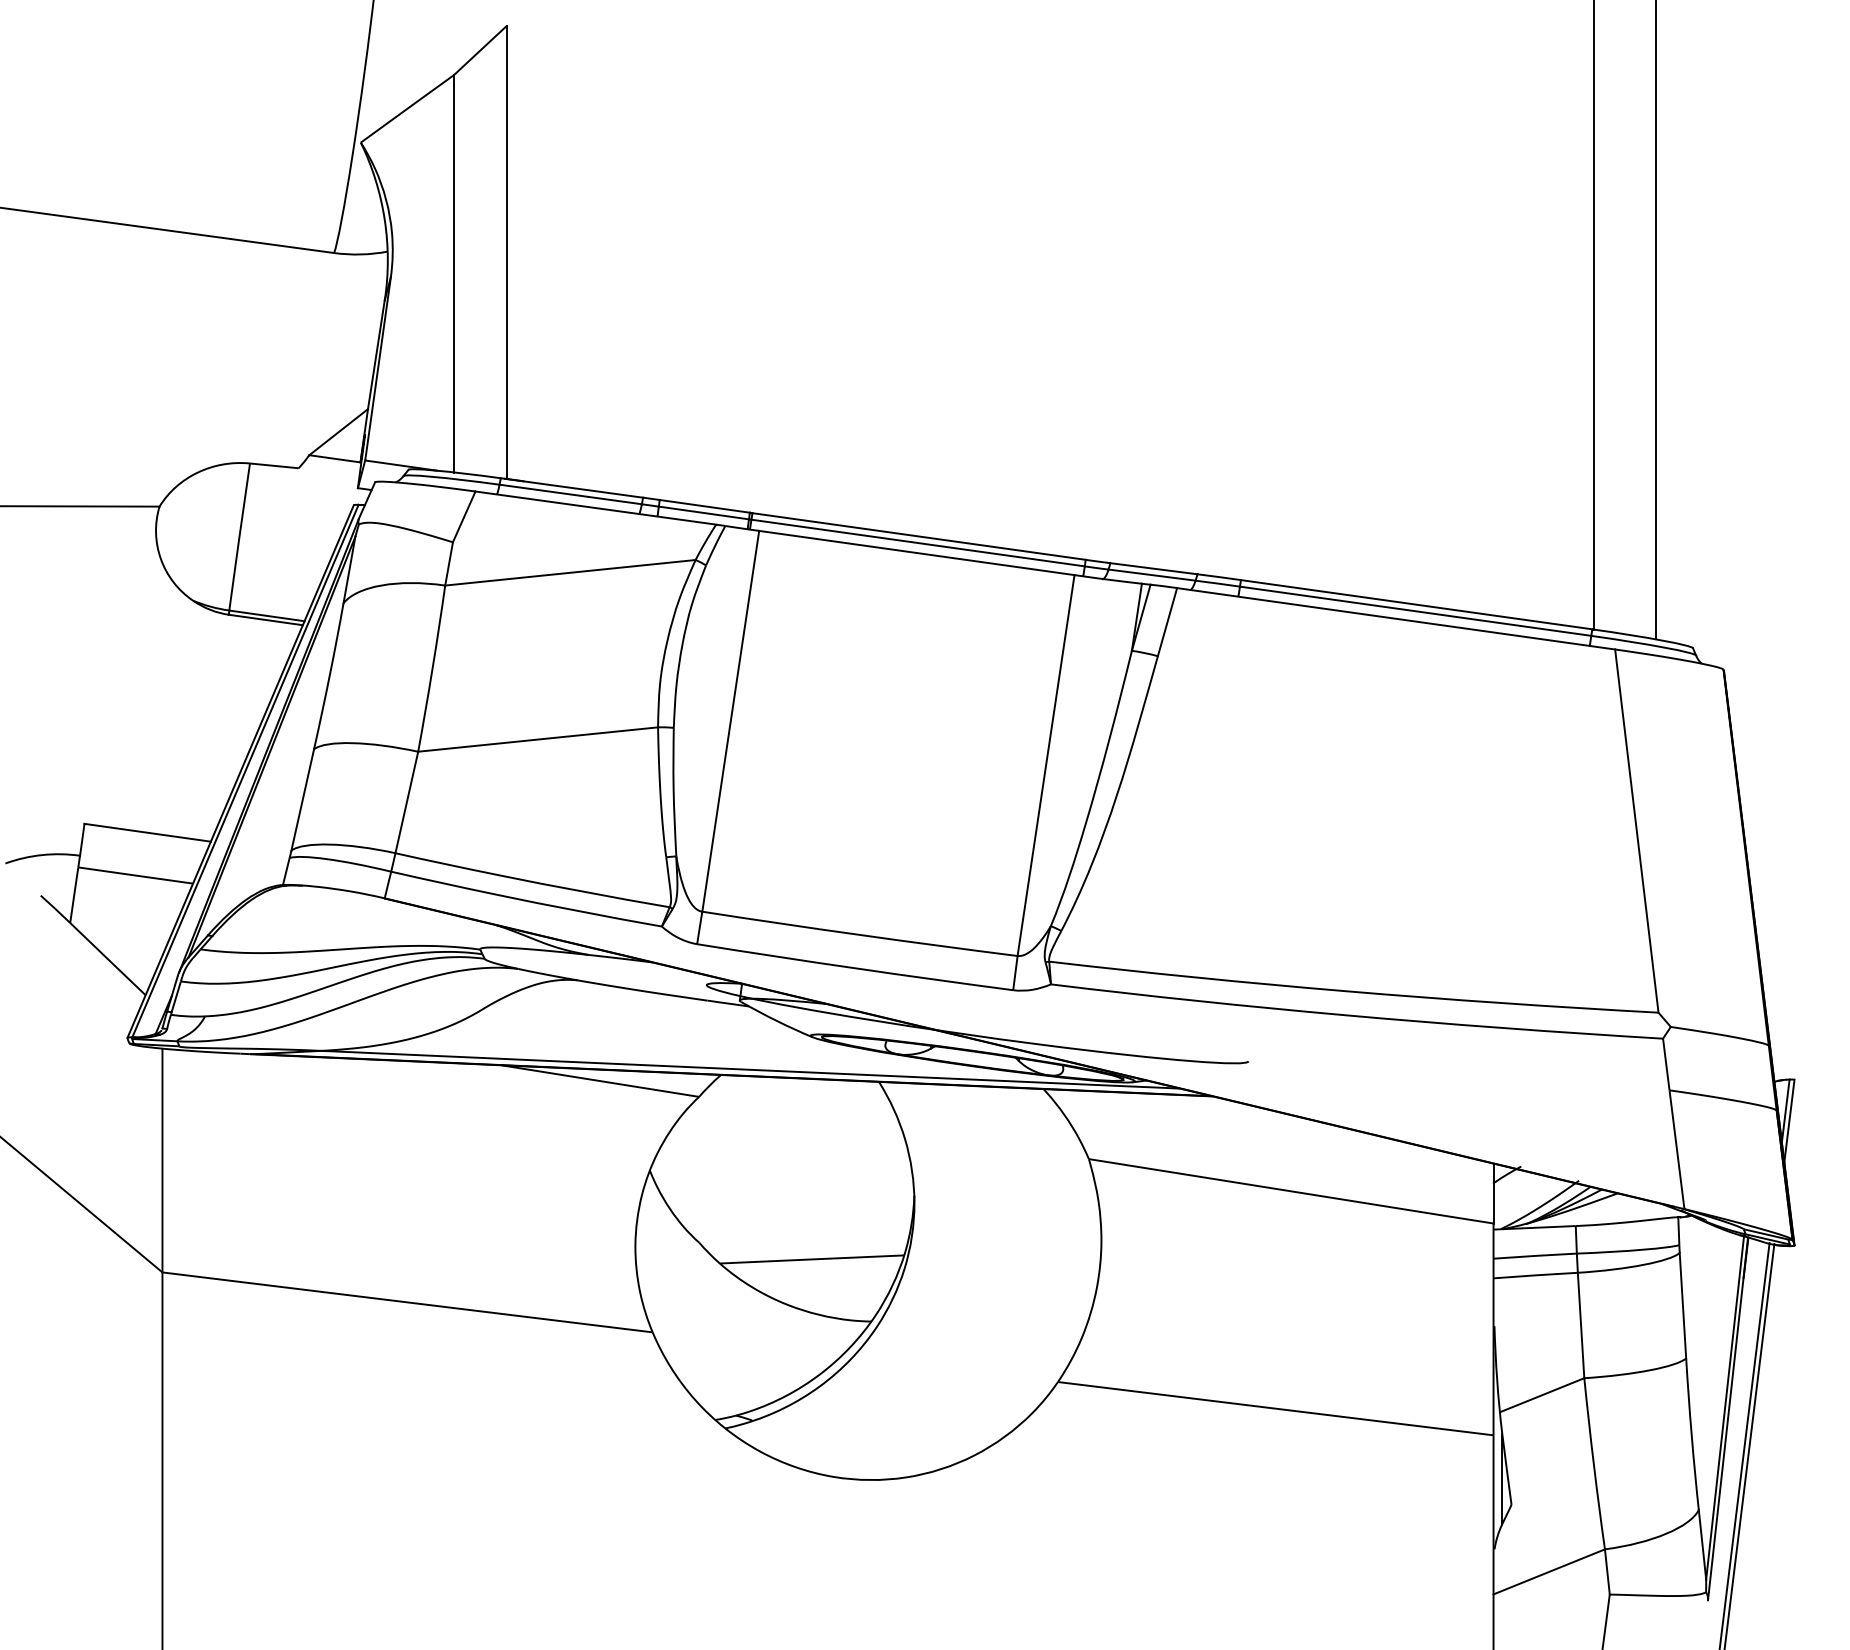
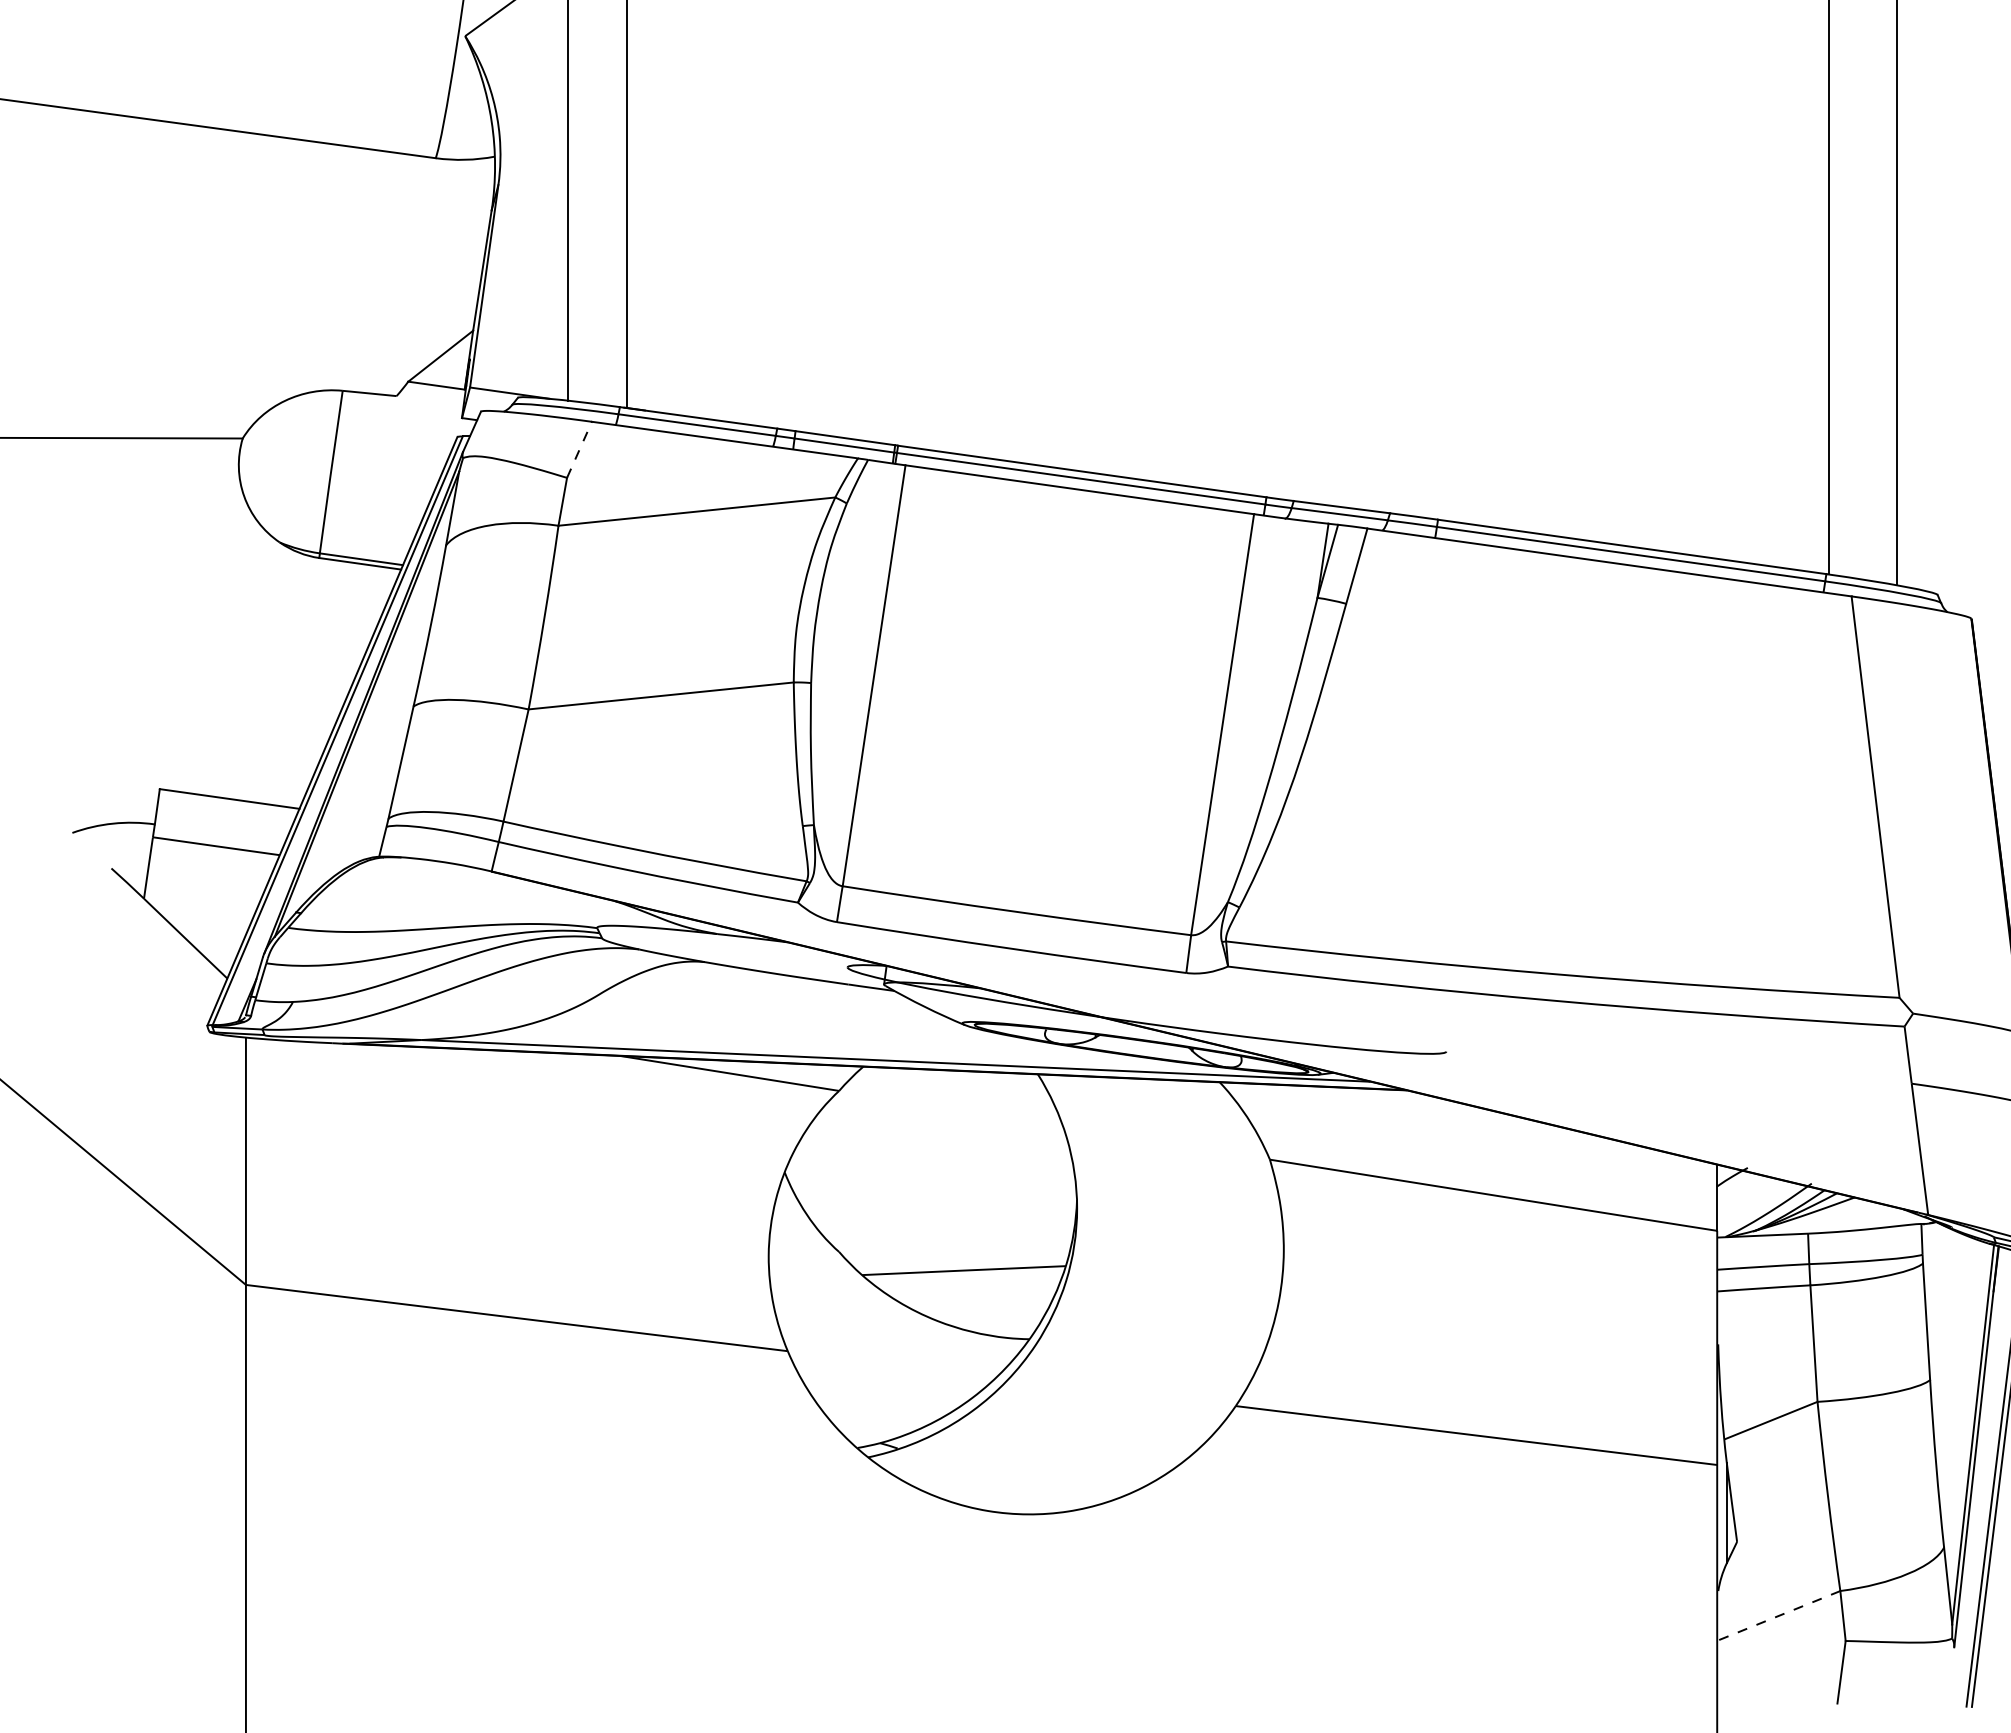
line: (464, 516) -> (579, 449), solid -> dashed
line: (1548, 1572) -> (1777, 1616), solid -> dashed

